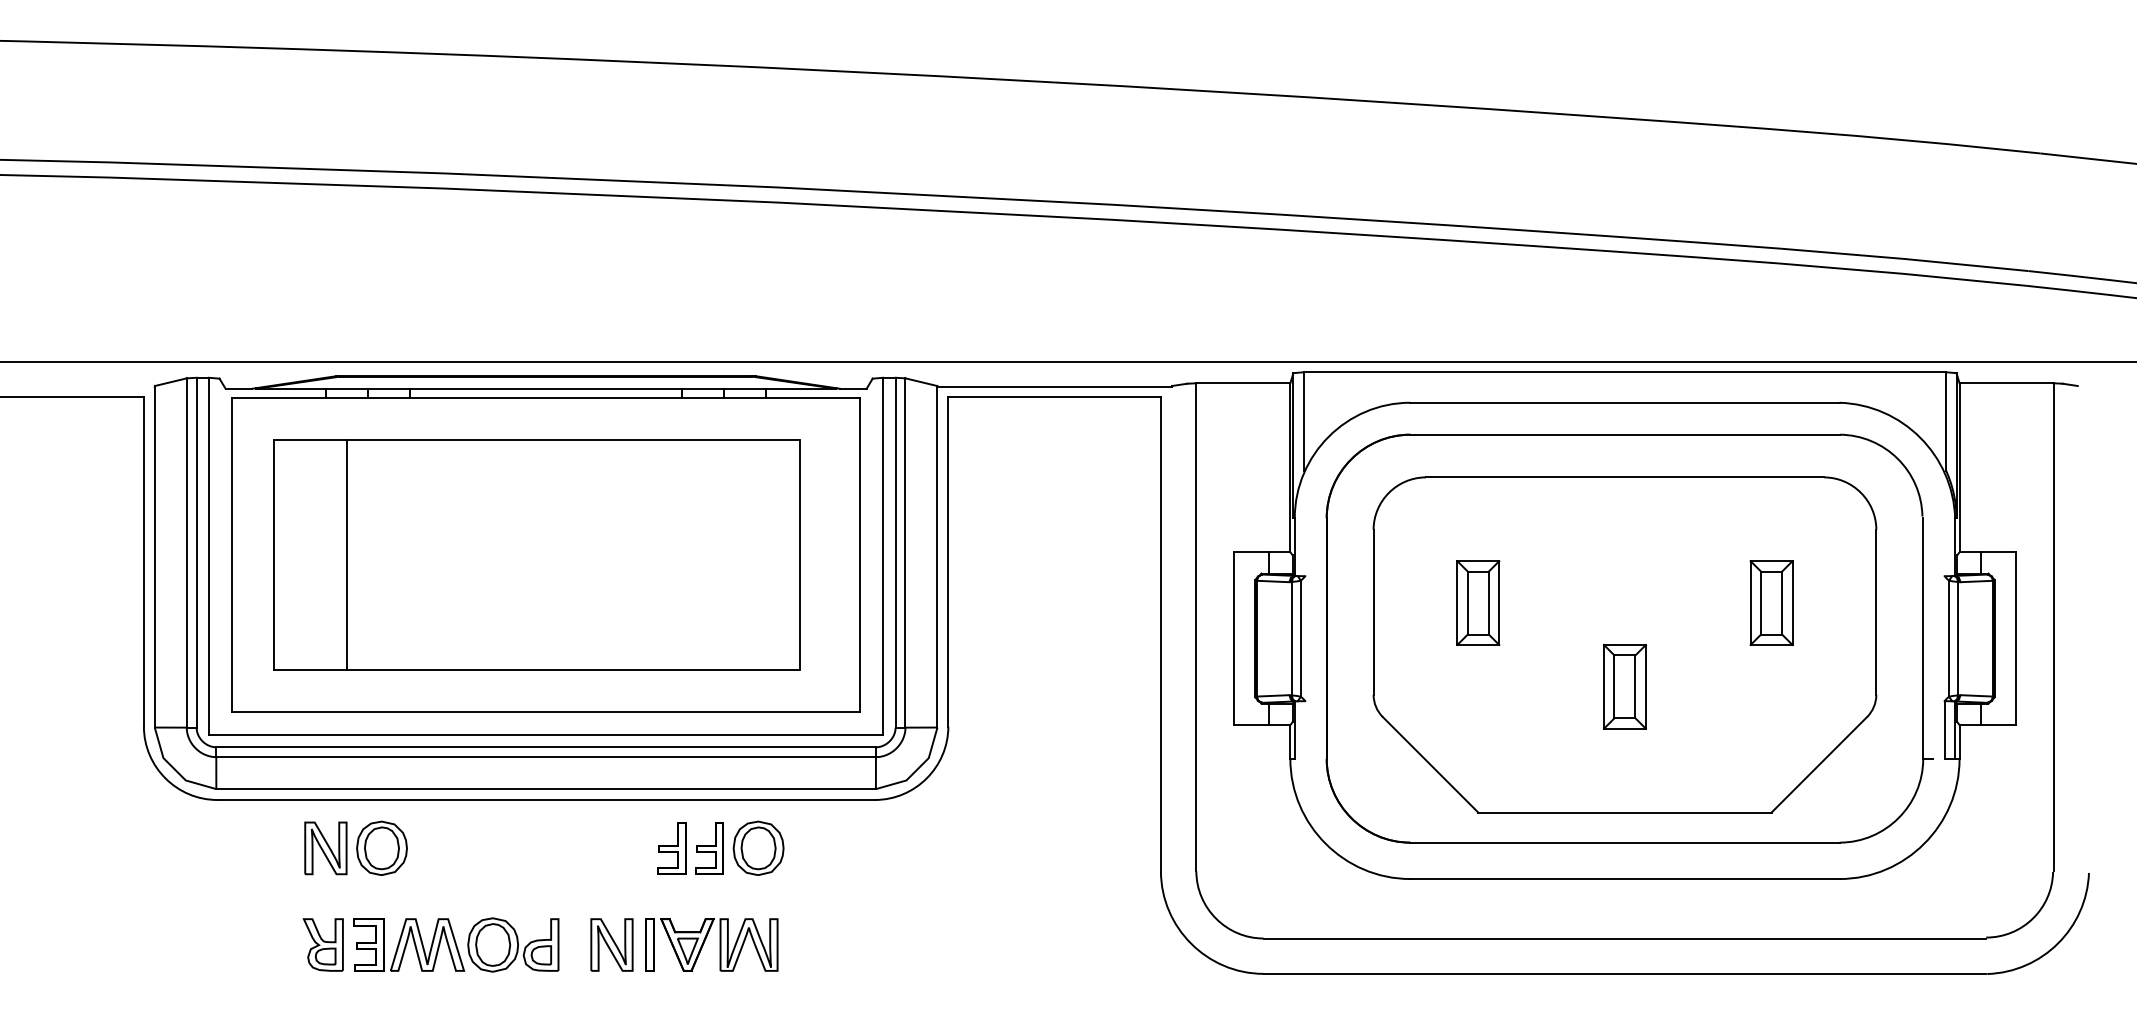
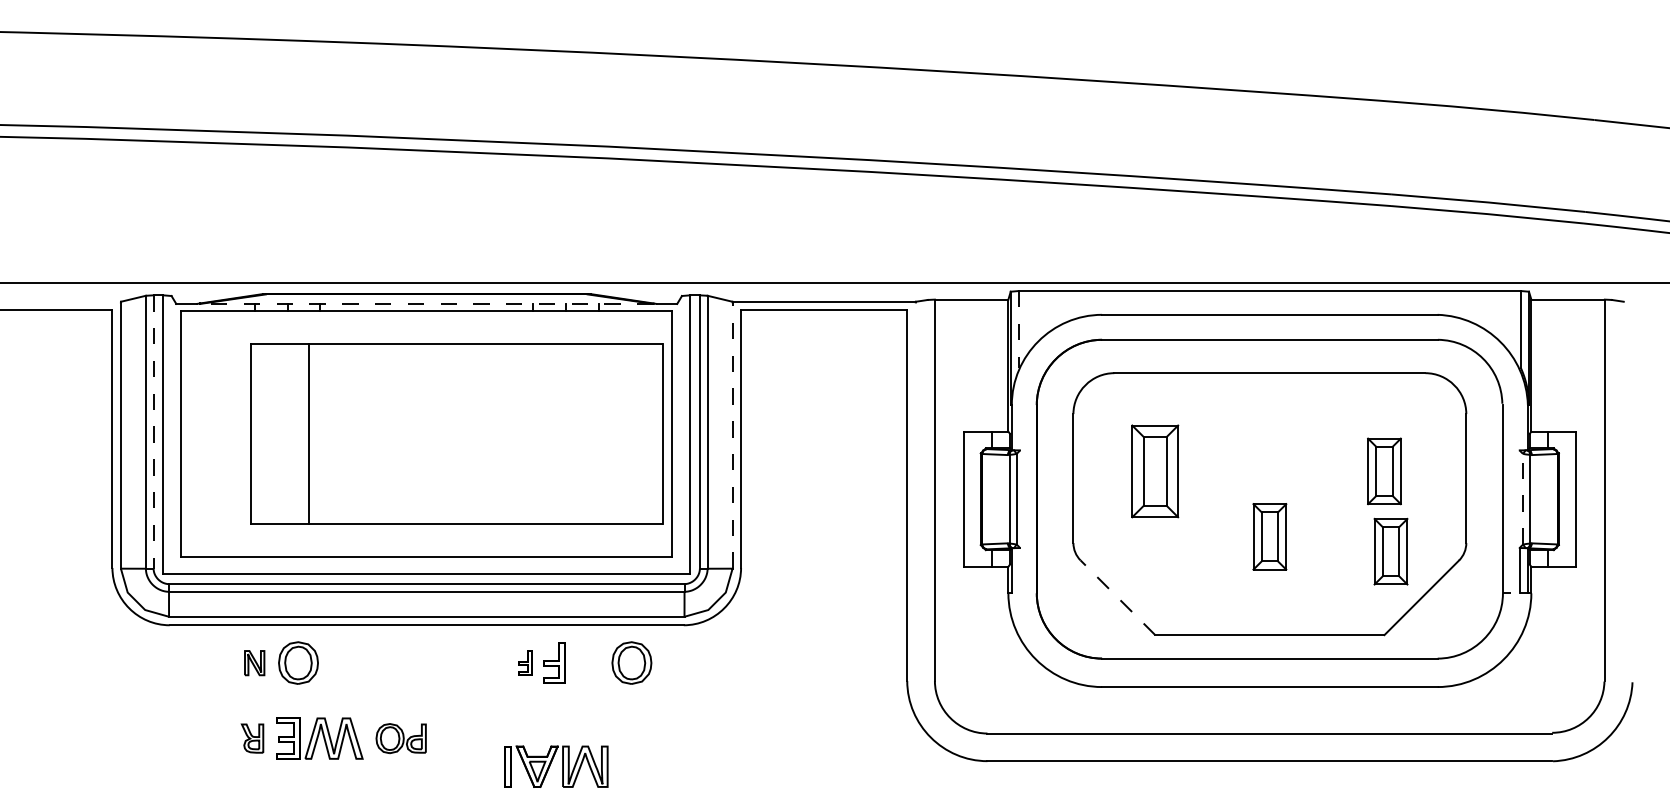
line: (545, 388) -> (426, 303), solid -> dashed
line: (1303, 421) -> (1018, 329), solid -> dashed
line: (196, 552) -> (153, 431), solid -> dashed
part: (536, 554) -> (456, 433), moved
line: (937, 556) -> (732, 434), solid -> dashed
part: (1478, 602) -> (1155, 470), size x1.4
line: (1949, 638) -> (1523, 499), solid -> dashed
part: (1779, 705) -> (1390, 551), added
line: (1430, 764) -> (1117, 597), solid -> dashed
part: (758, 847) -> (631, 662), moved
part: (325, 848) -> (254, 663), size x0.6
part: (671, 848) -> (524, 663), size x0.6
part: (705, 941) -> (551, 764), moved
curve: (613, 943) -> (479, 737), removed
part: (322, 944) -> (252, 738), size x0.7
part: (513, 944) -> (401, 738), size x0.7

